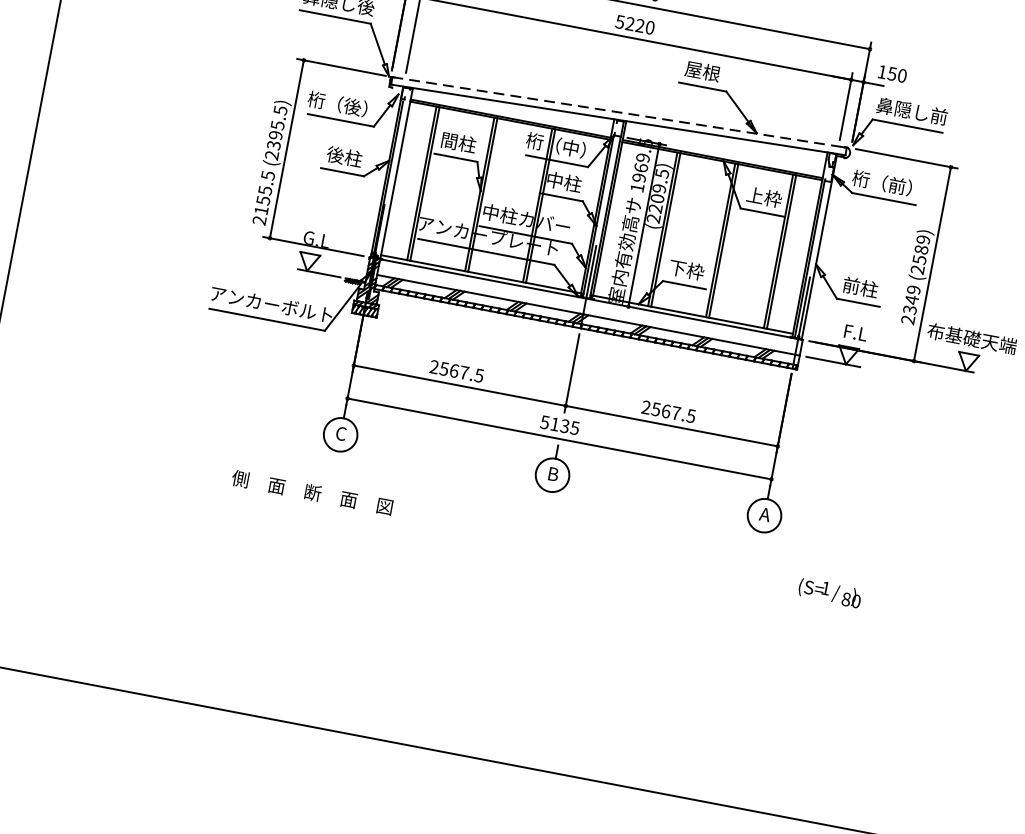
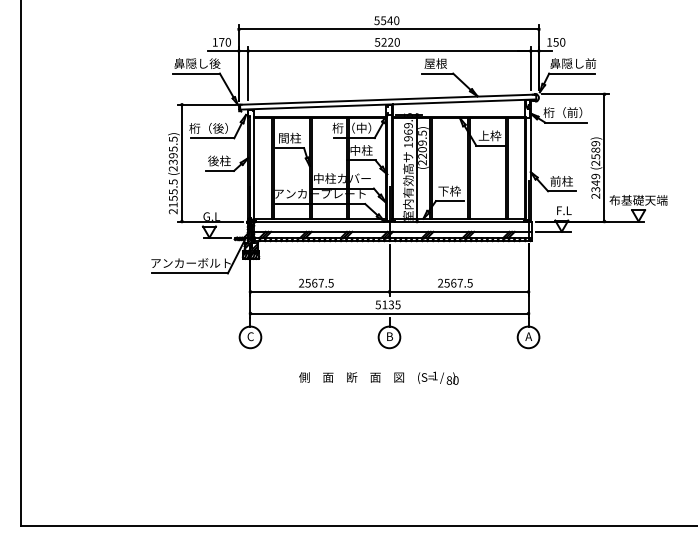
line: (620, 112) -> (388, 99), dashed -> solid
text: (312, 492) -> (351, 377), moved
text: (830, 591) -> (438, 377), moved

